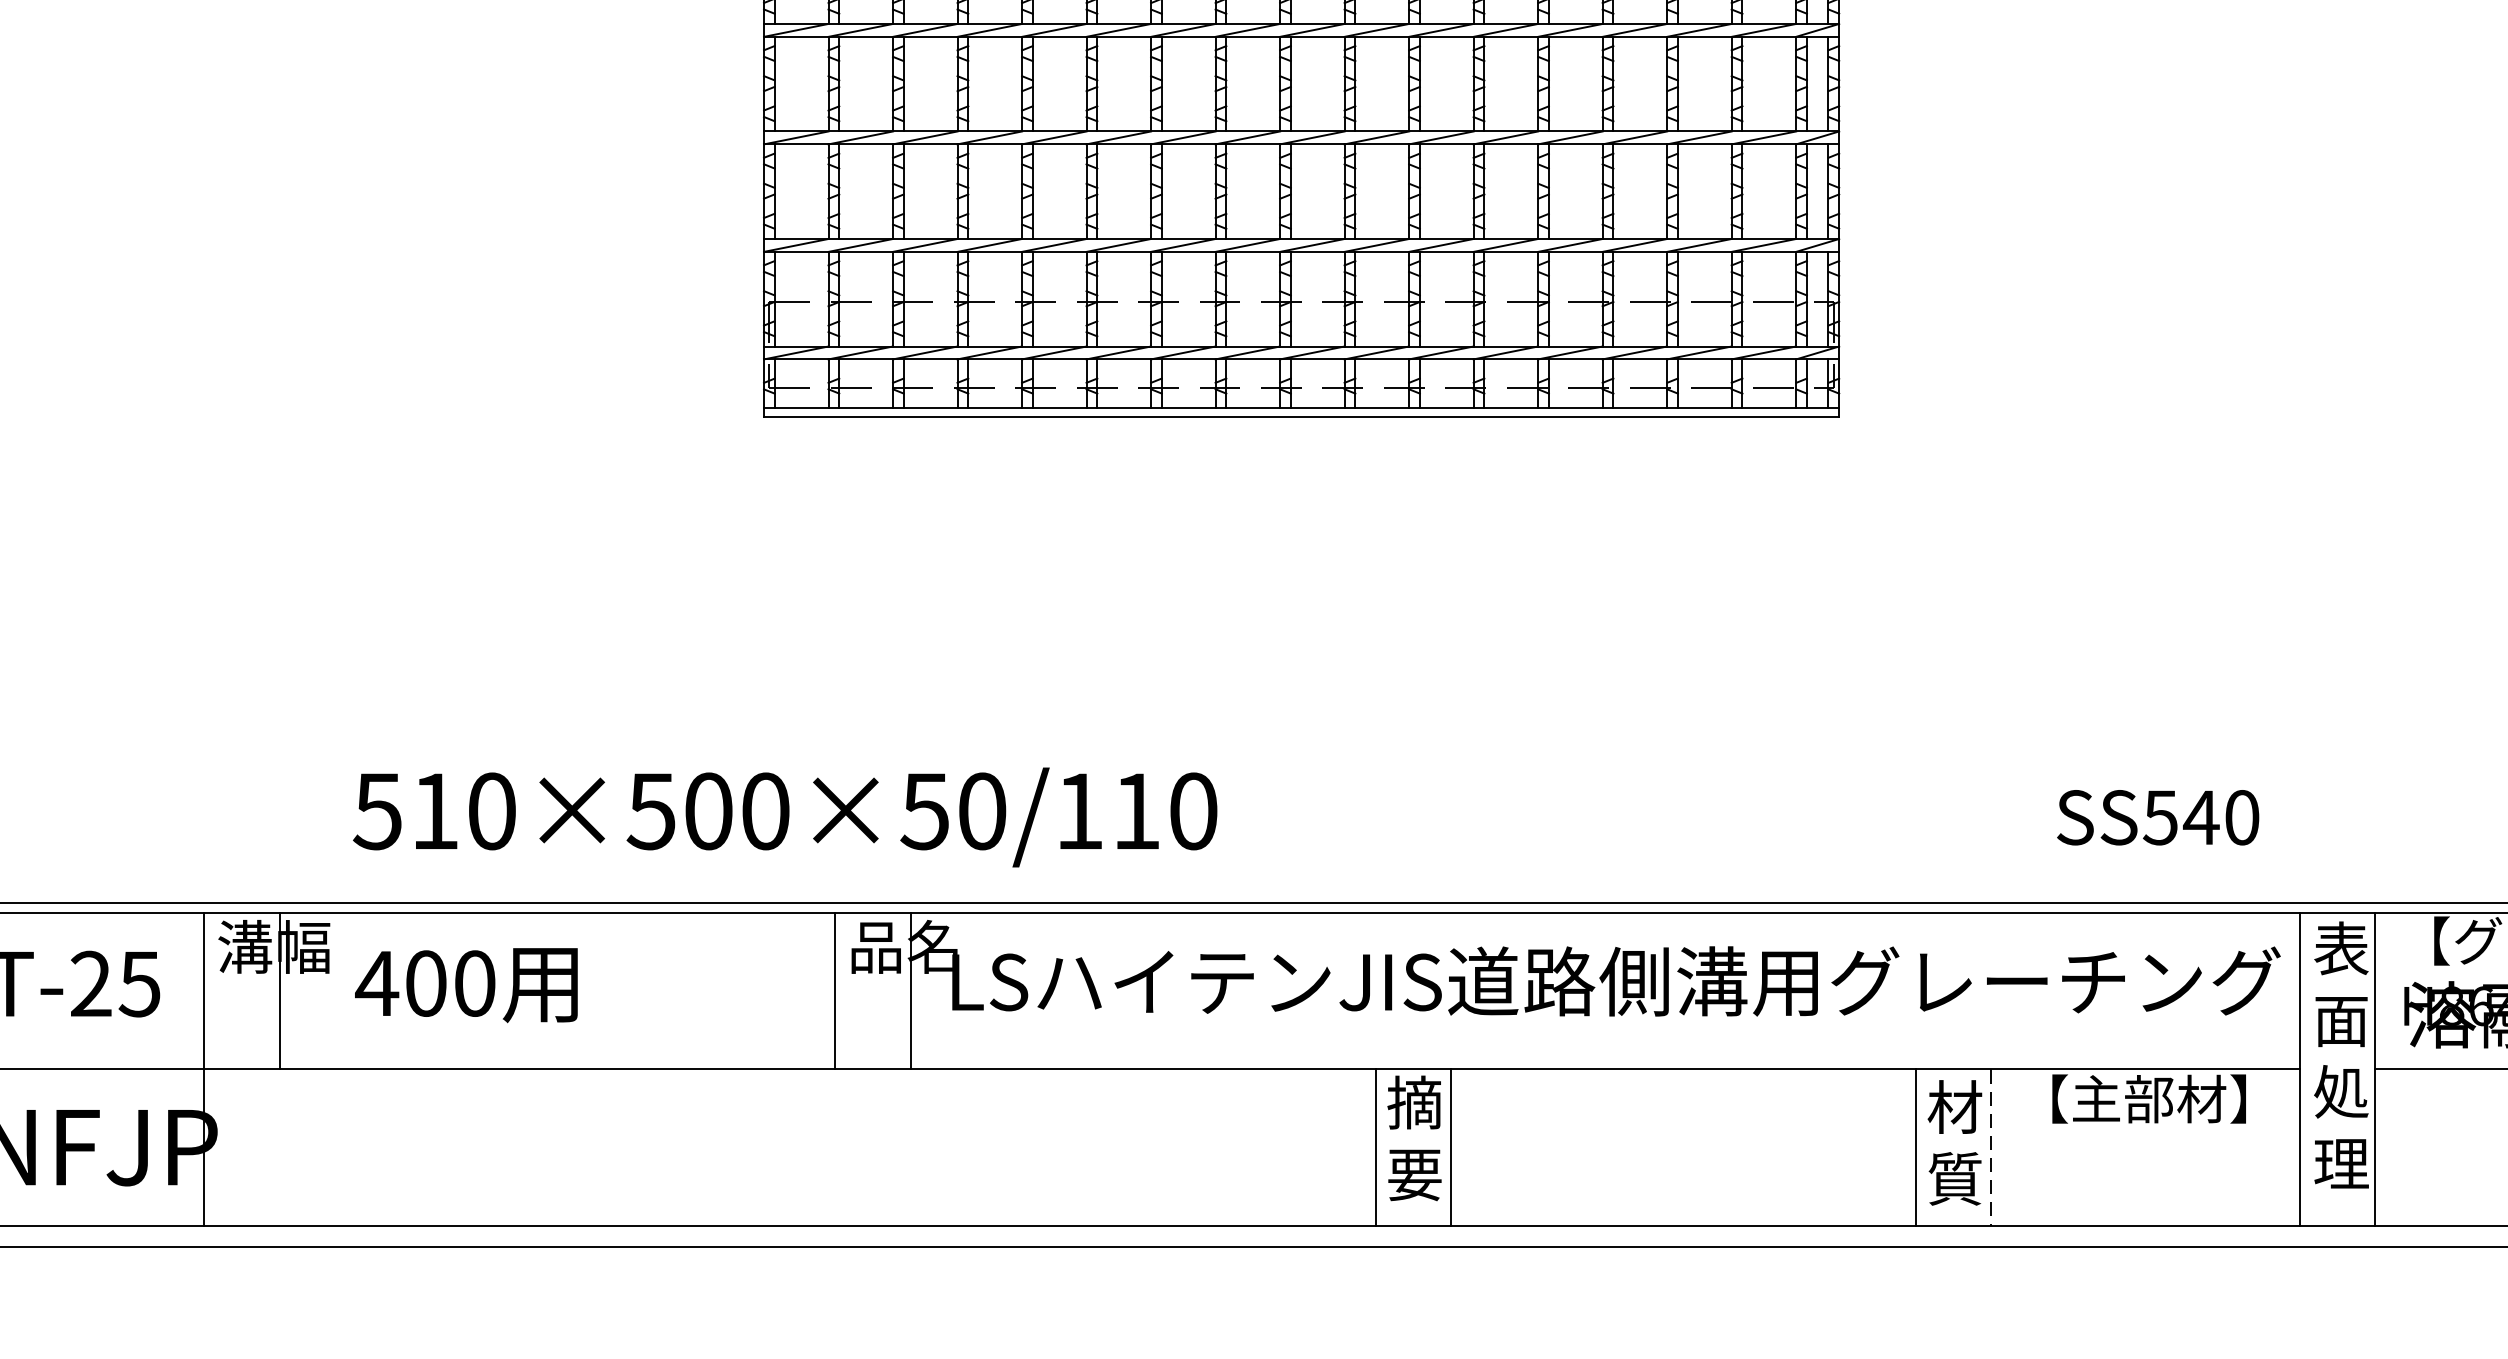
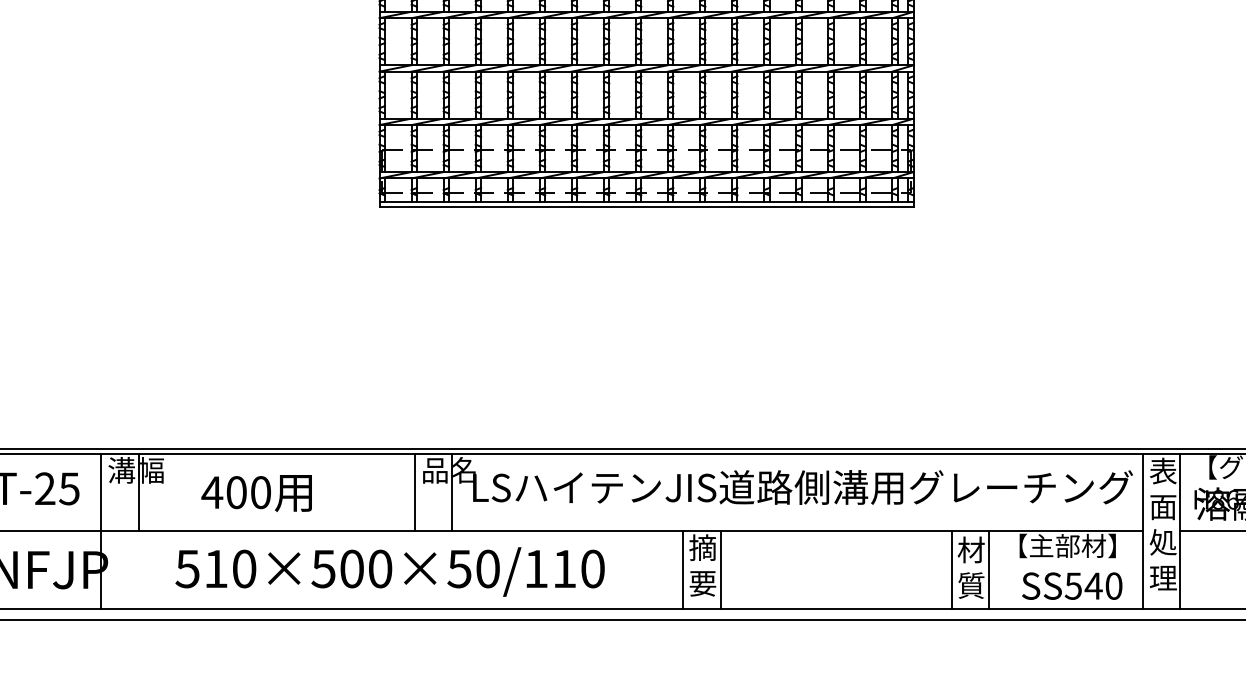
text: (784, 816) -> (389, 571), moved
text: (2158, 816) -> (1072, 585), moved
text: (466, 985) -> (256, 493), moved
line: (1991, 1148) -> (989, 570), dashed -> solid

